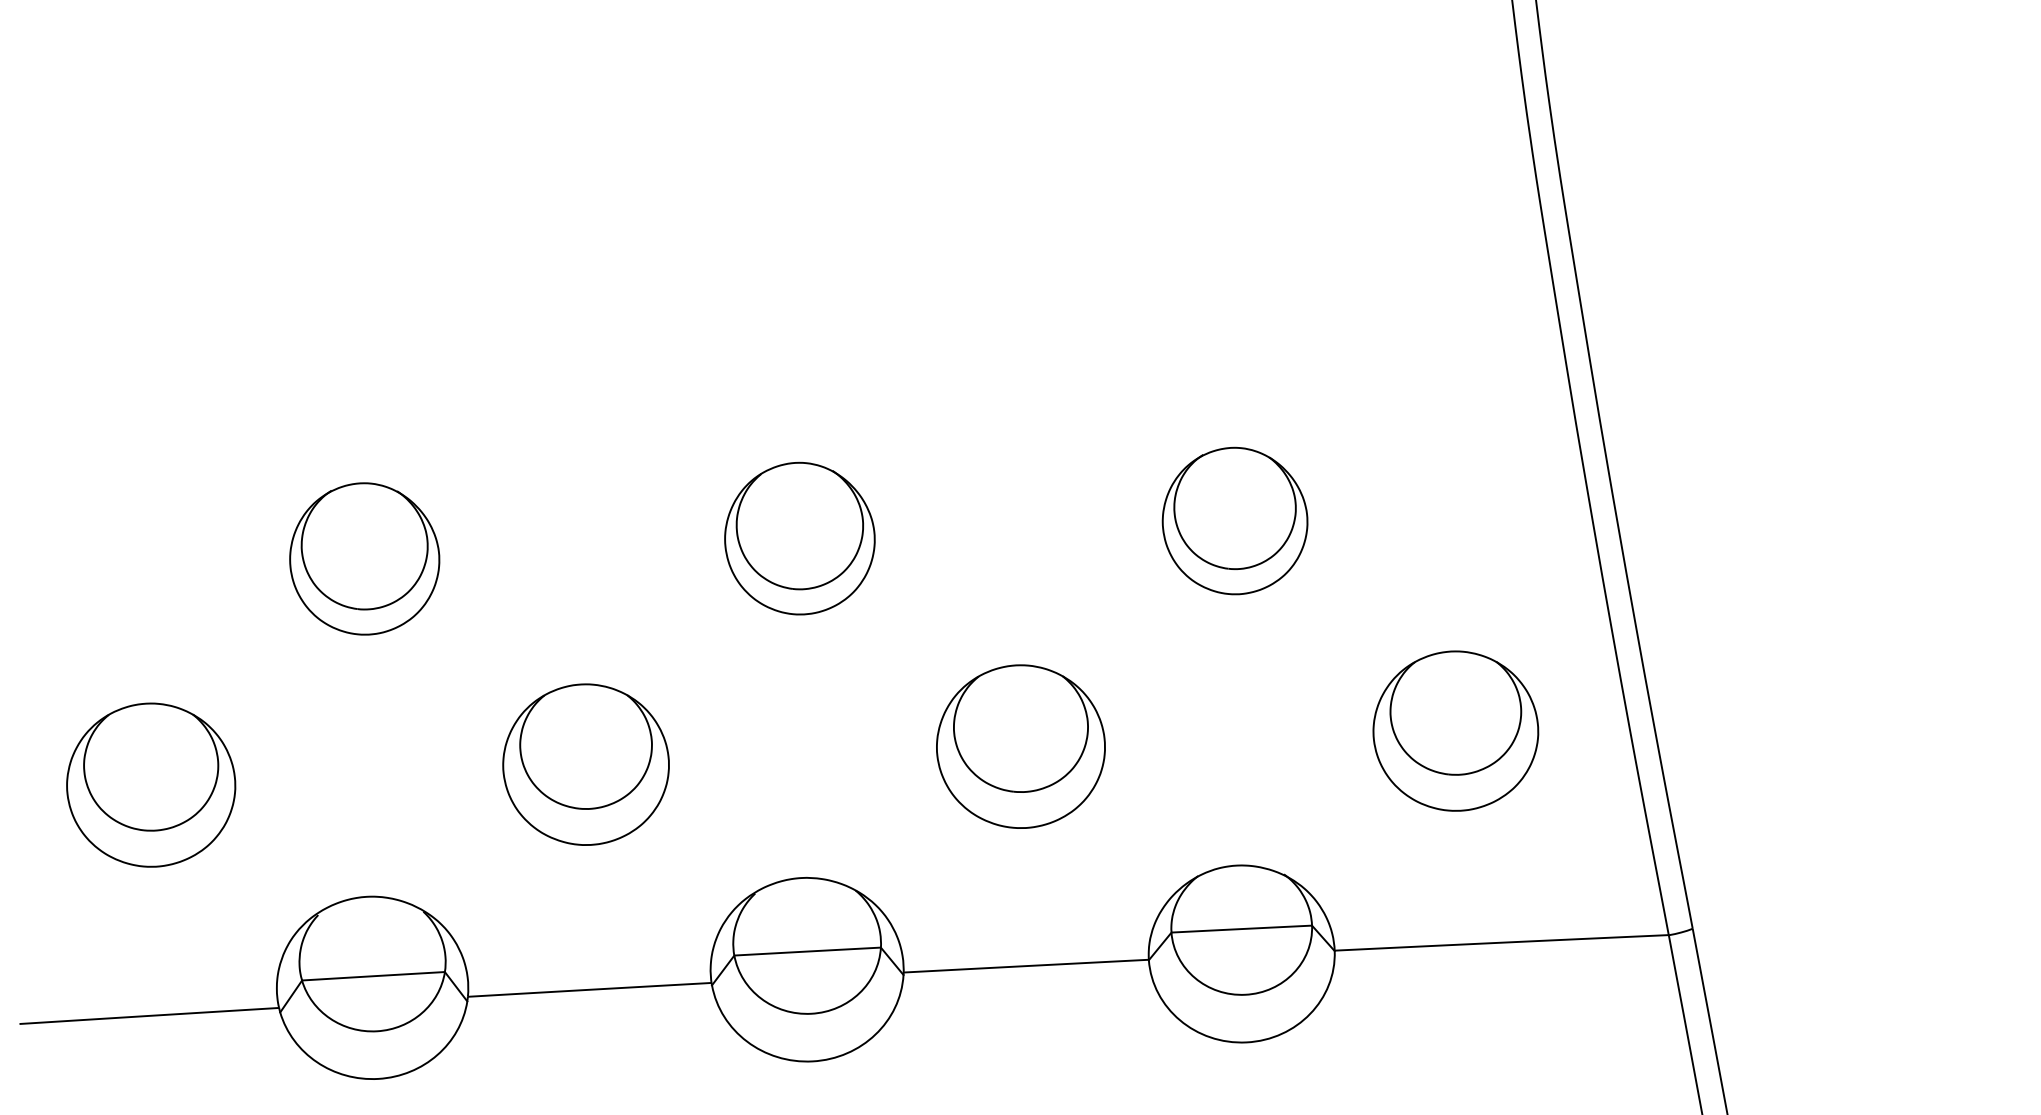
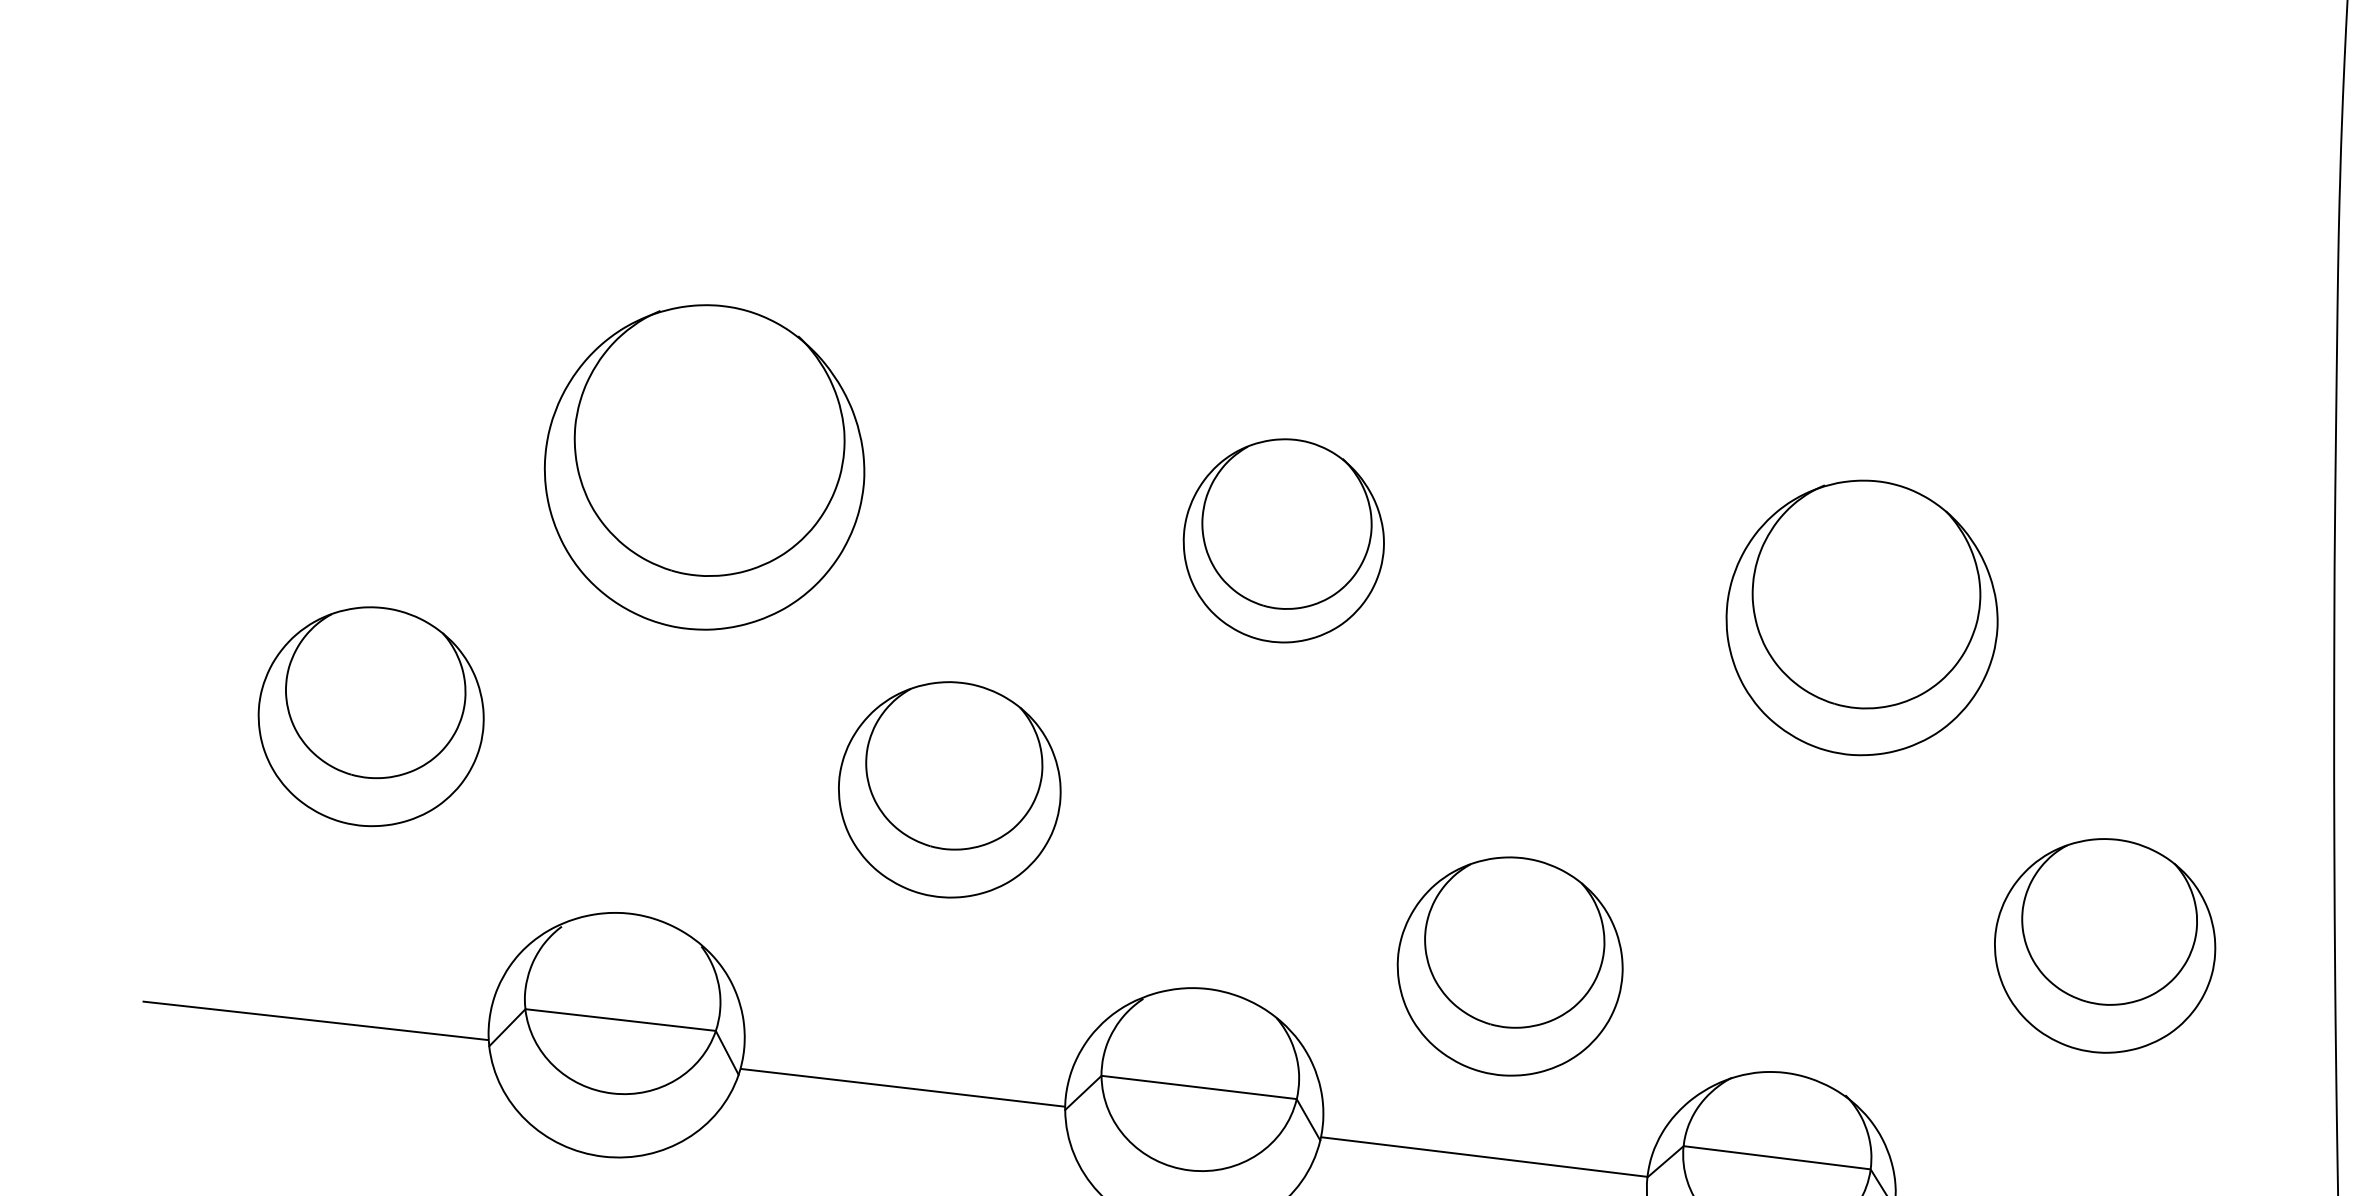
part: (1234, 520) -> (1861, 616), size x1.4
part: (364, 558) -> (704, 466), size x1.6
part: (1020, 746) -> (1509, 966), moved

